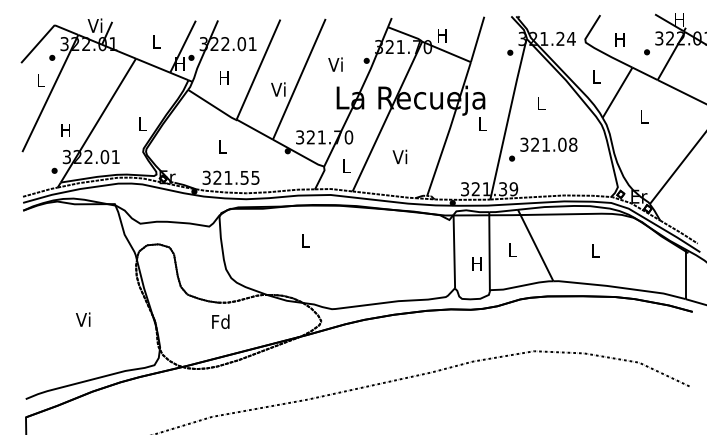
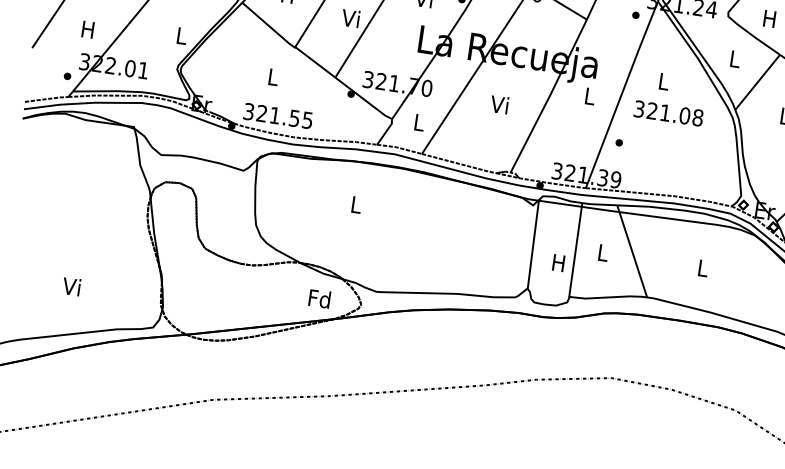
text: (548, 144) -> (668, 113), moved
text: (399, 156) -> (499, 104), moved
text: (83, 319) -> (71, 286), moved
text: (220, 321) -> (319, 298), moved

